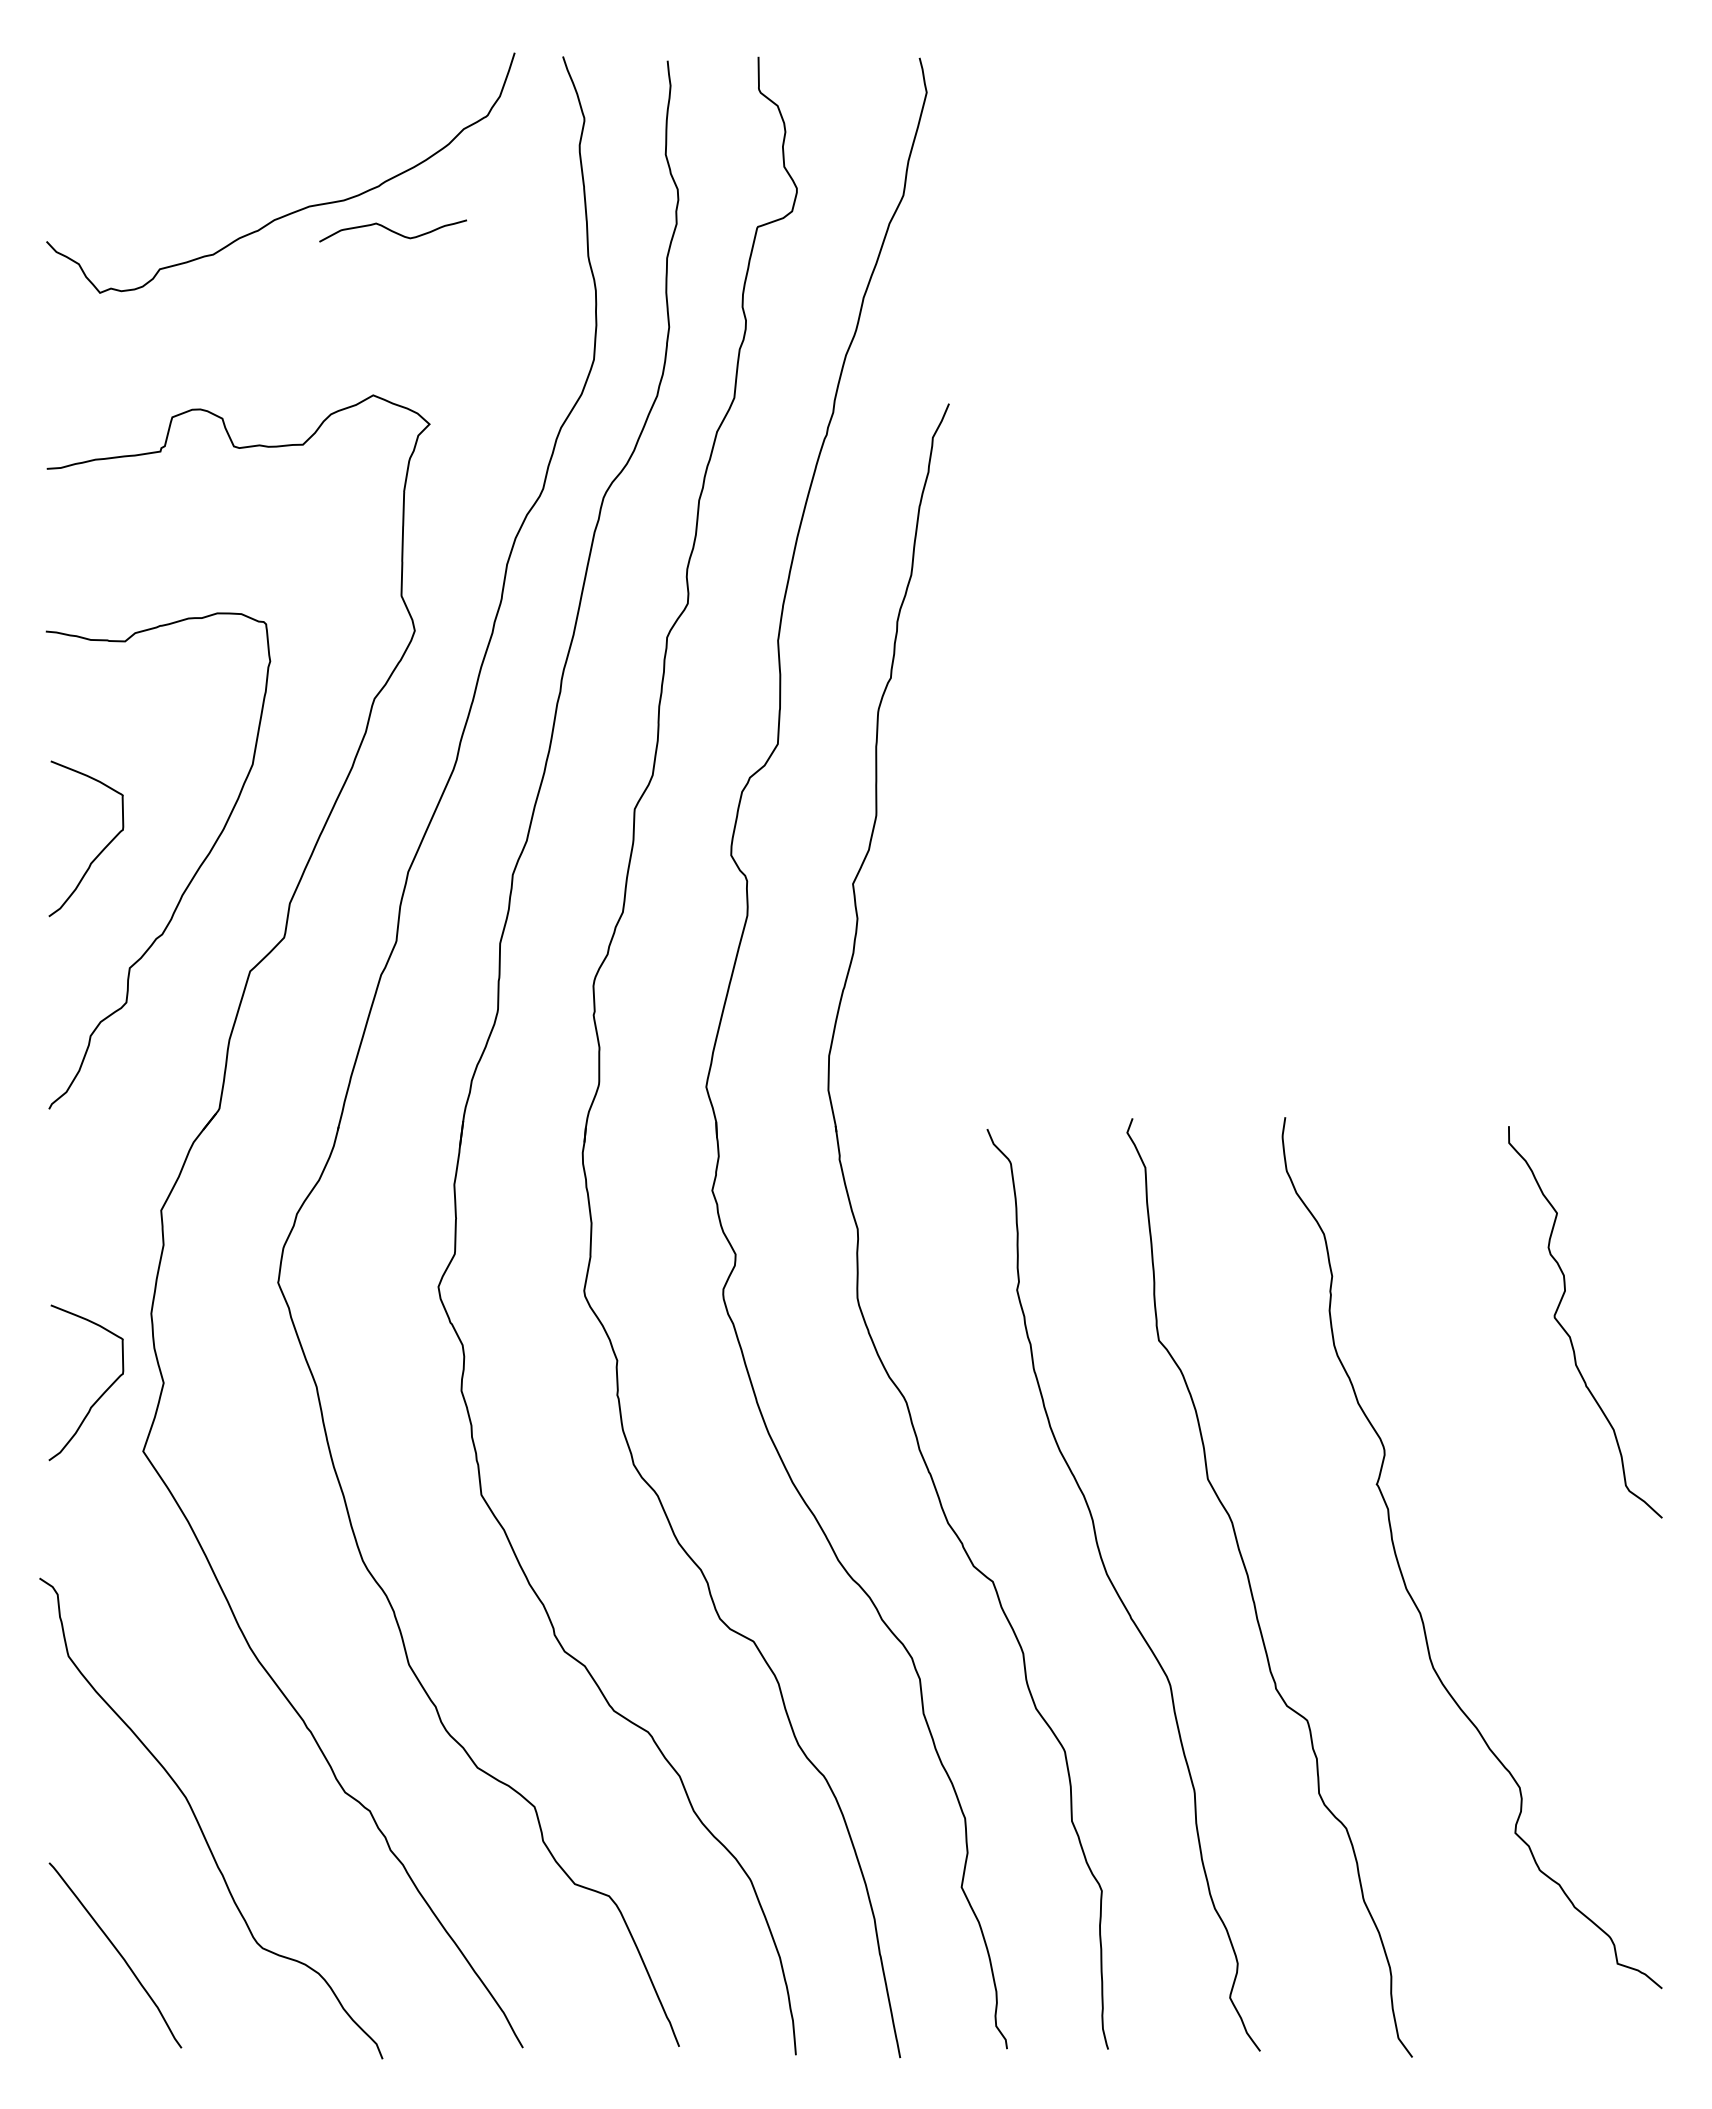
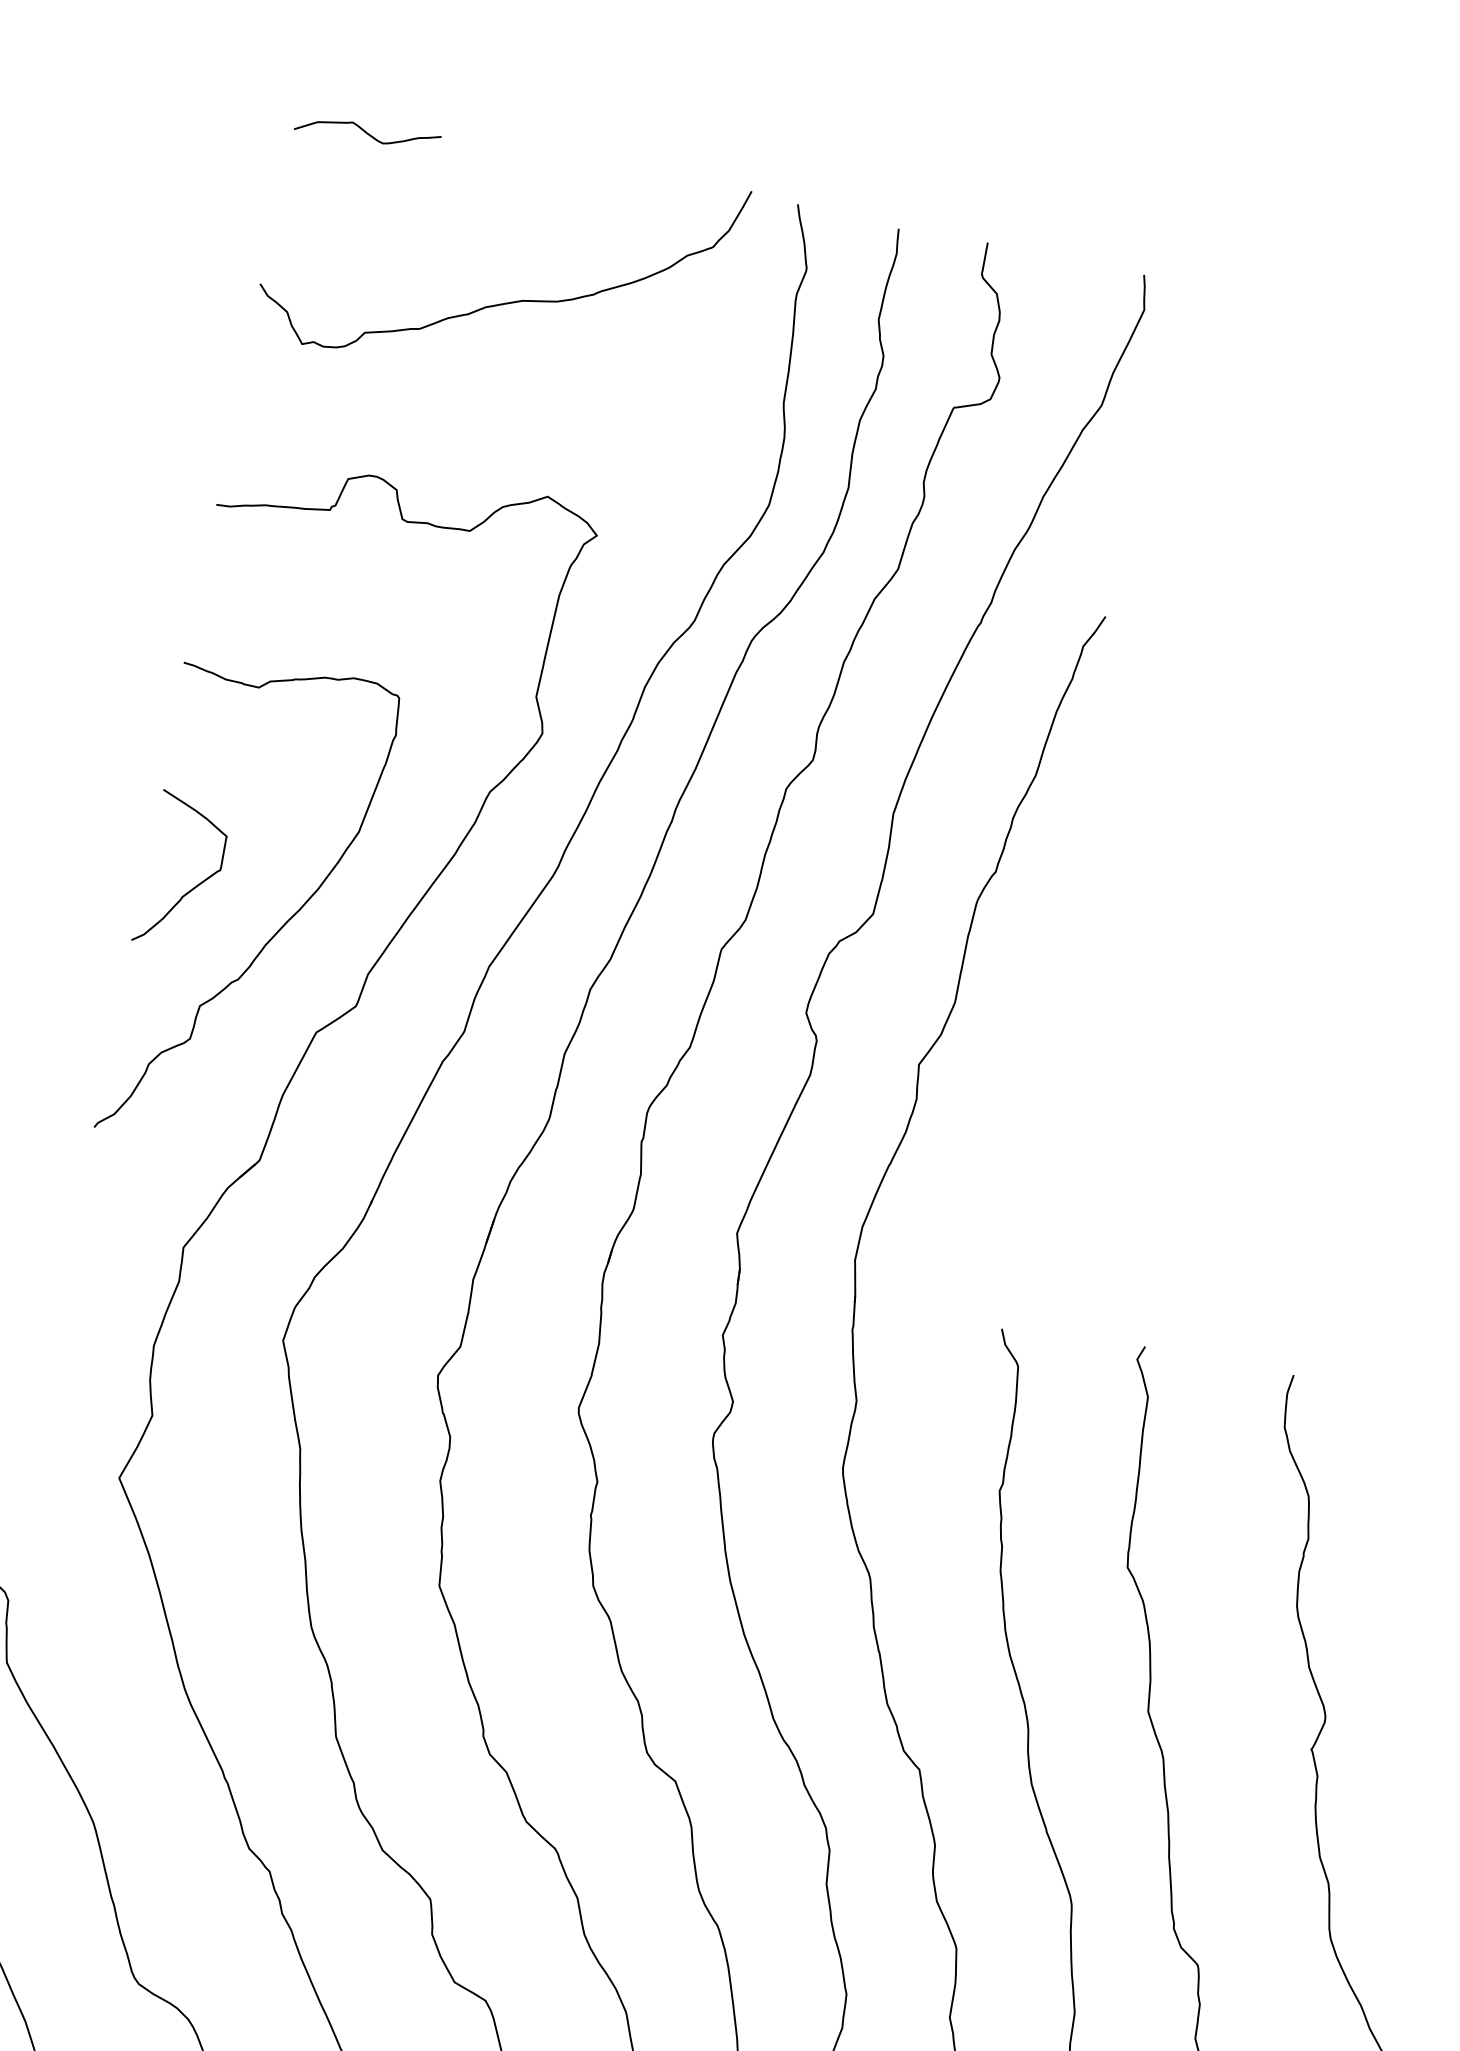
curve: (392, 230) -> (367, 132), moved
curve: (100, 1395) -> (88, 1415), removed

